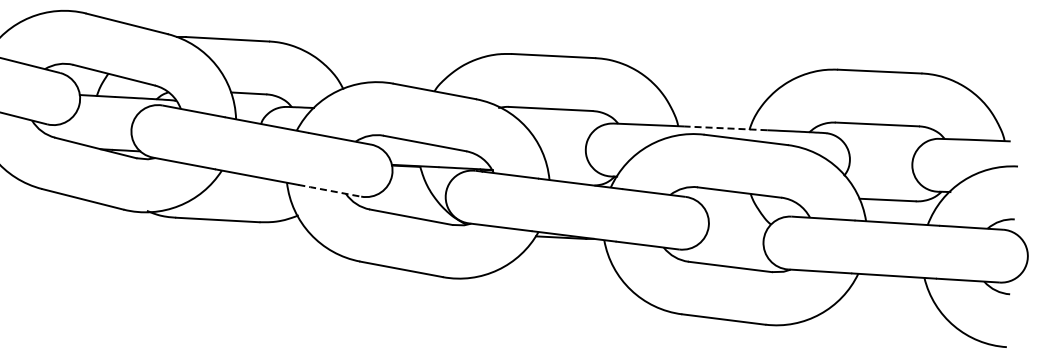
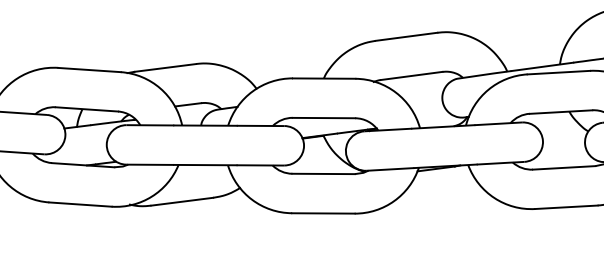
line: (725, 128) -> (542, 67), dashed -> solid
line: (329, 190) -> (260, 165), dashed -> solid

